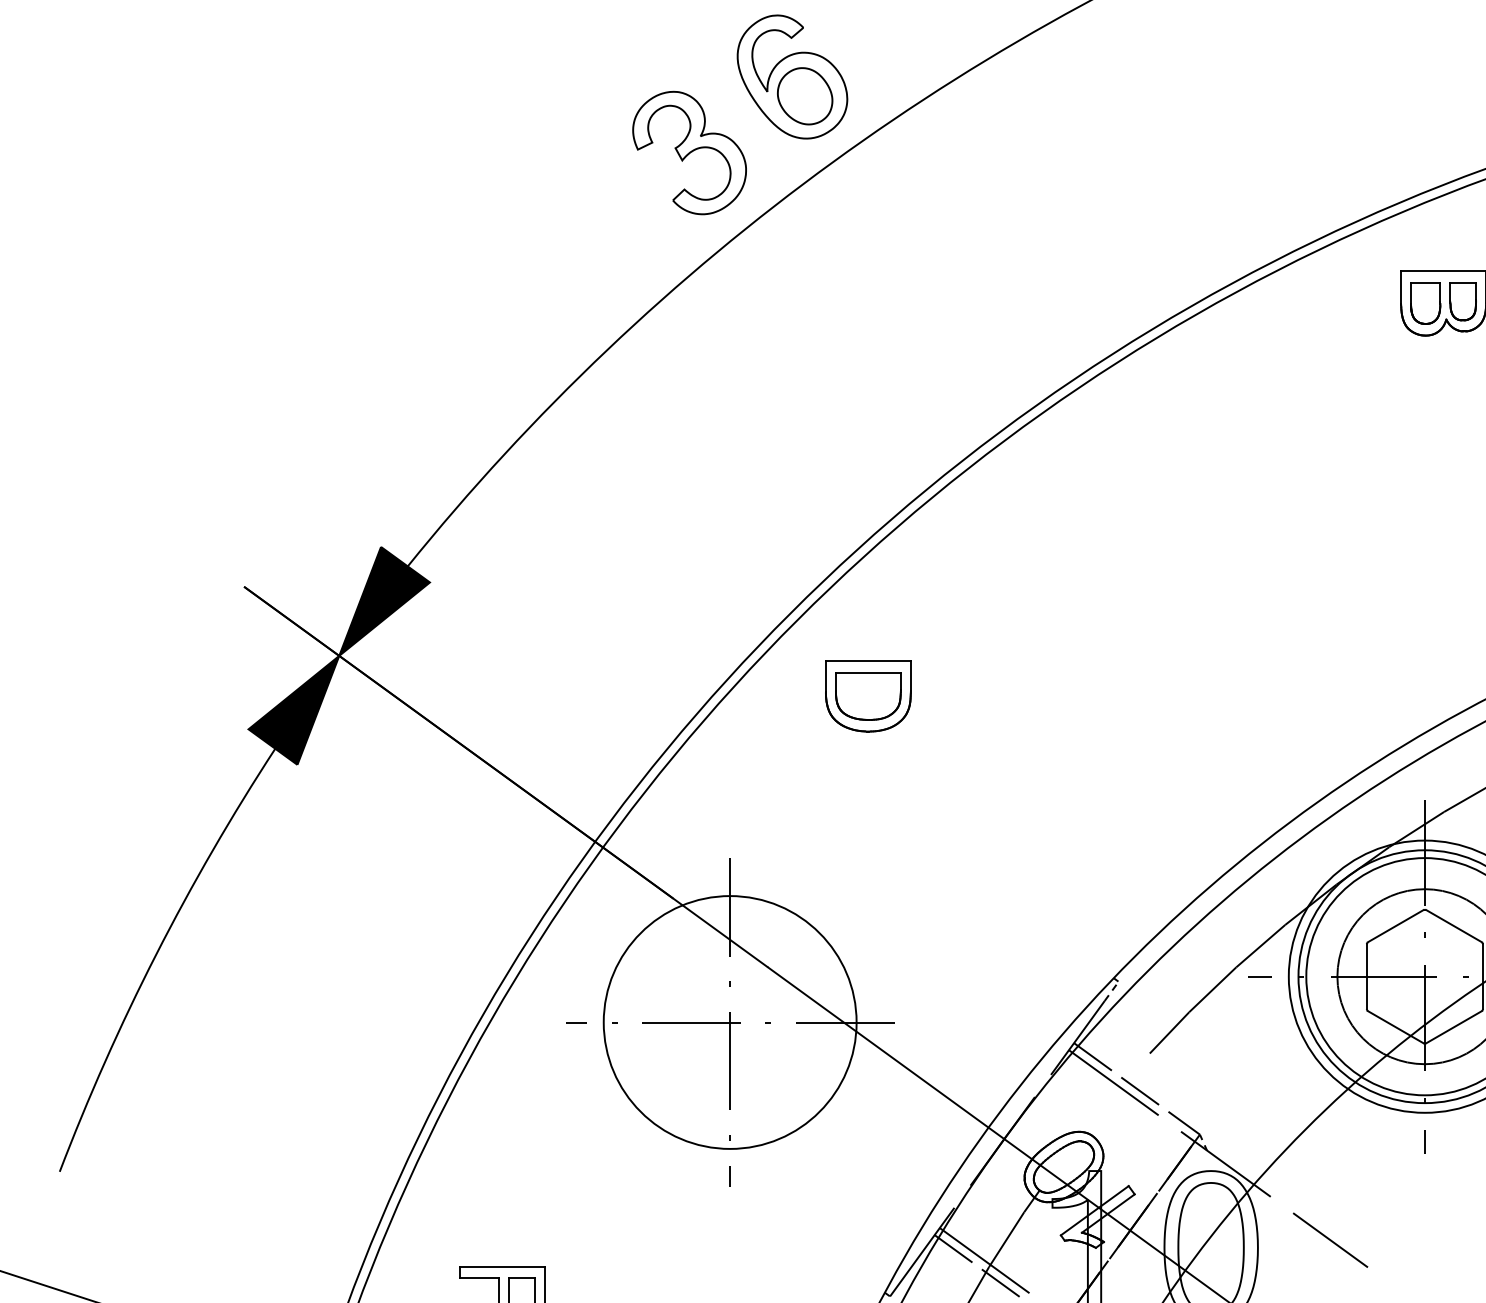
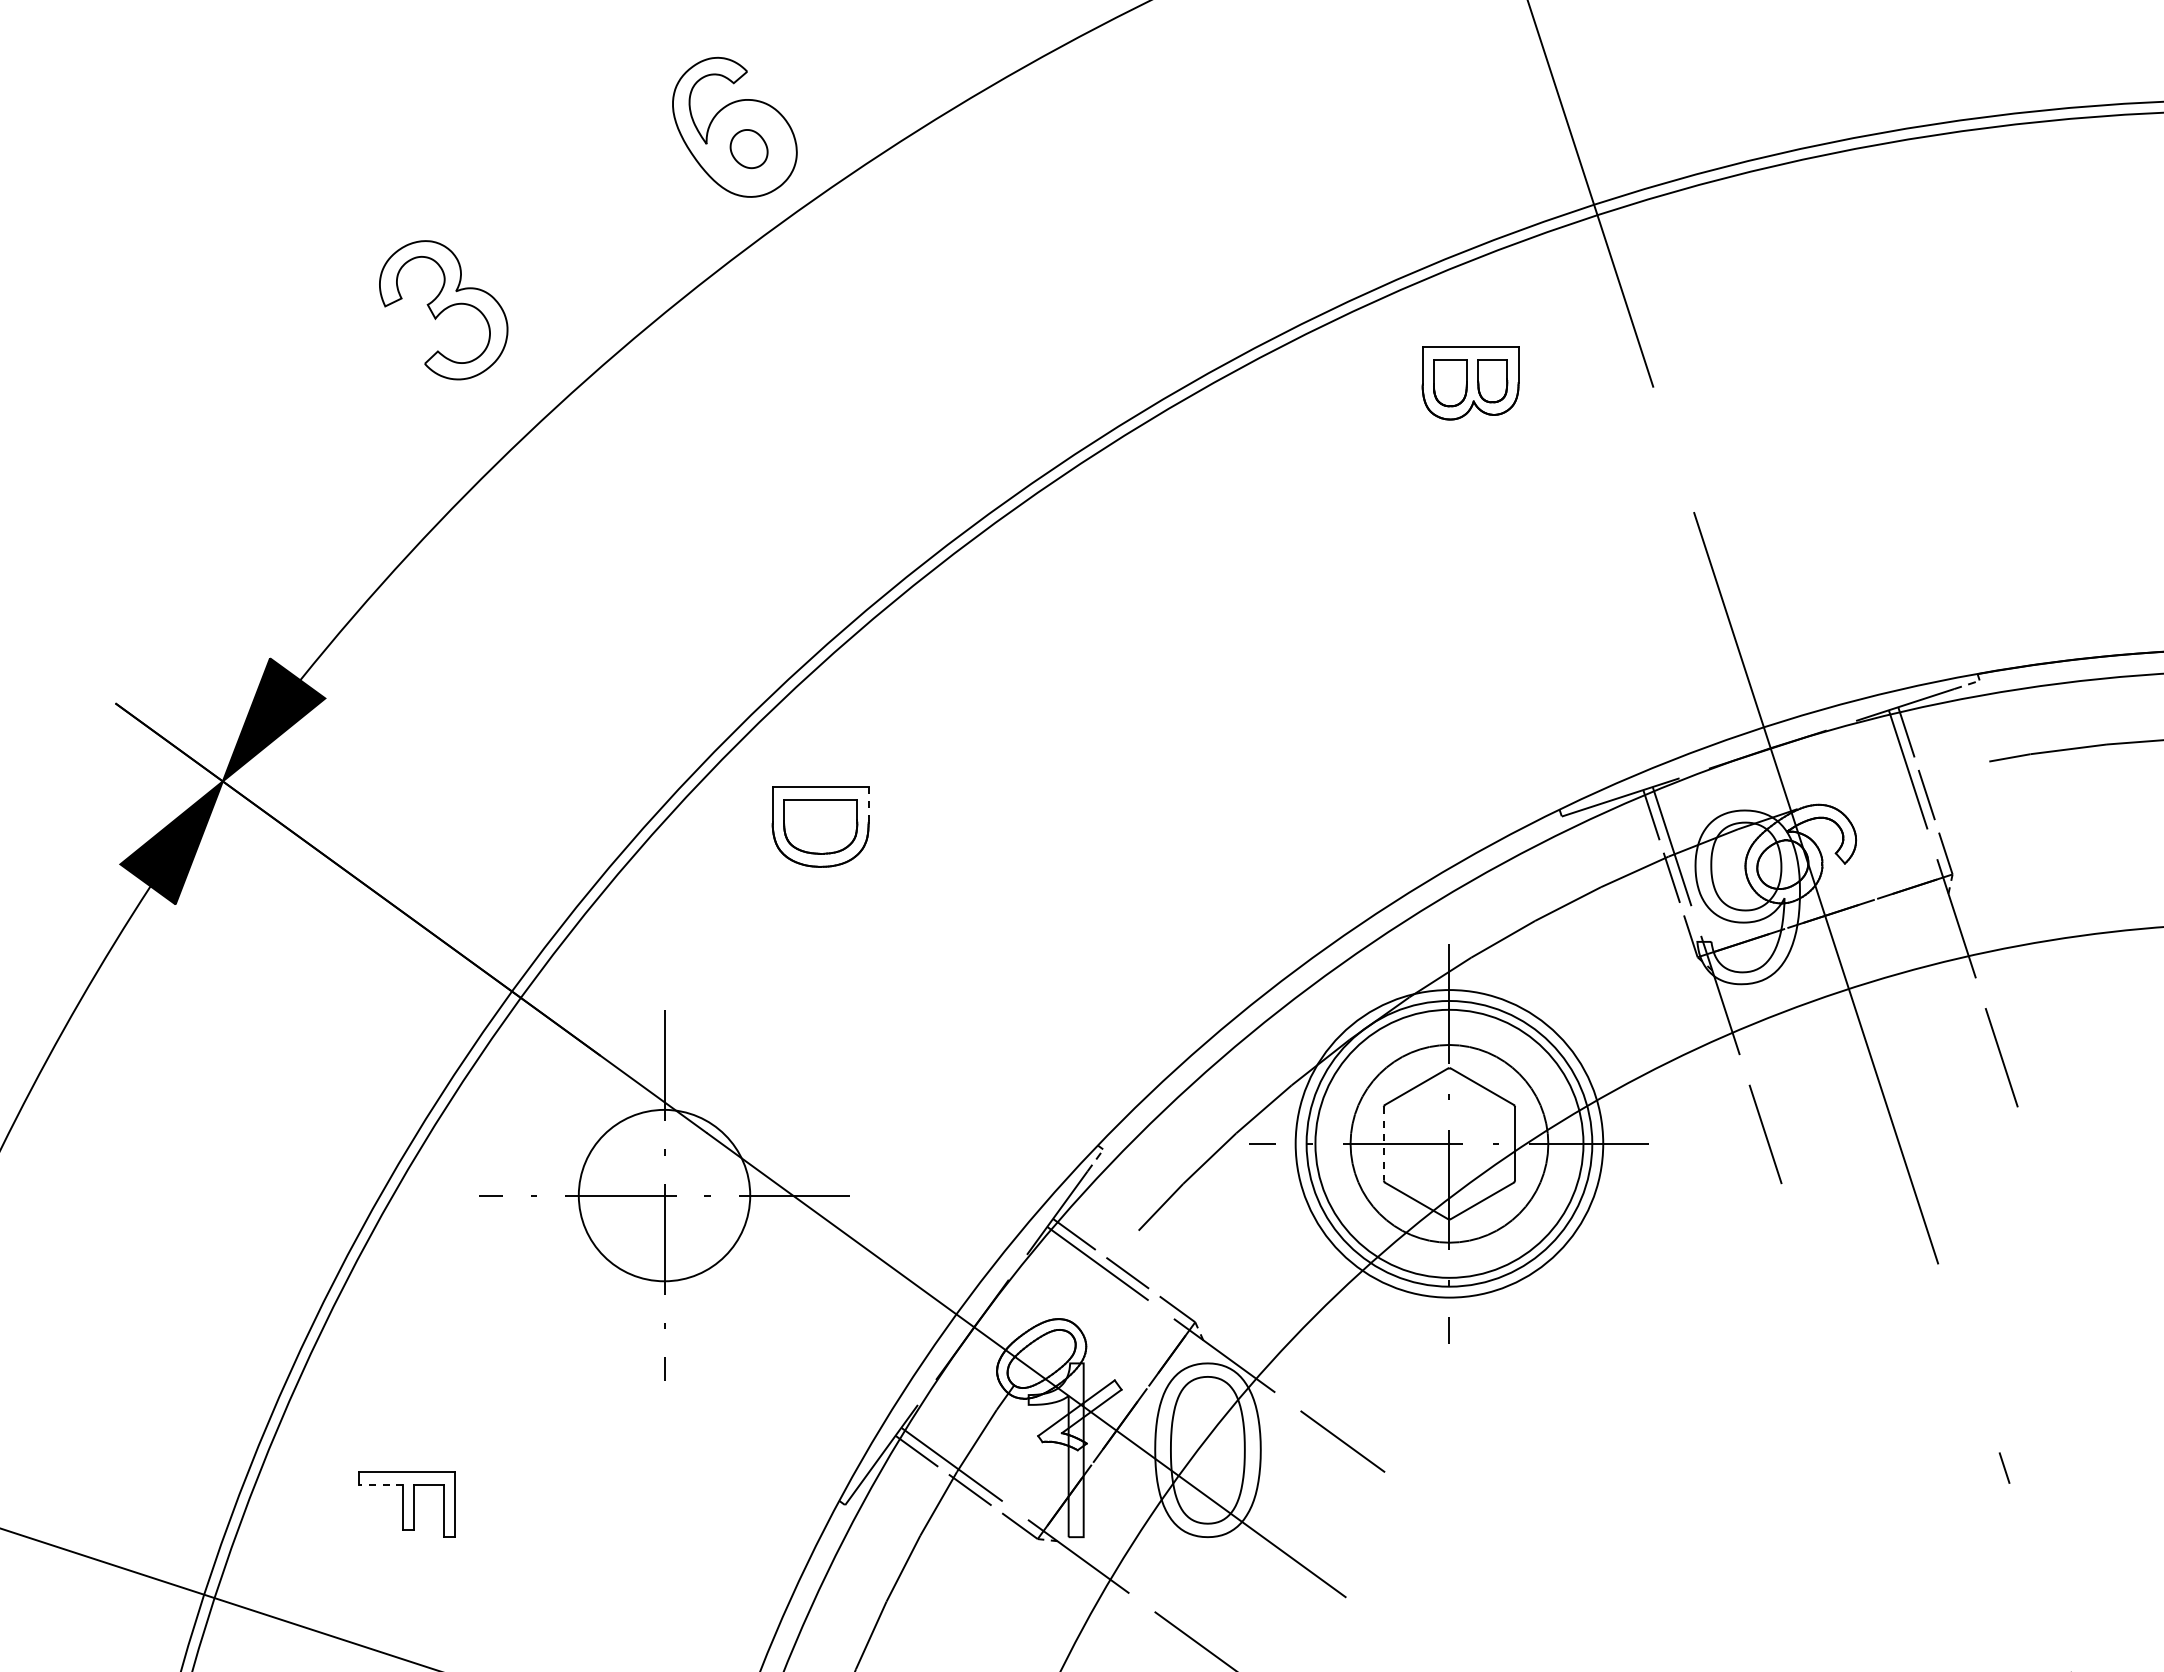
part: (804, 95) -> (748, 148), size x0.6
part: (689, 153) -> (443, 310), moved
line: (910, 676) -> (868, 804), solid -> dashed
line: (1366, 976) -> (1383, 1143), solid -> dashed
circle: (730, 1022) -> (664, 1195), size x0.6
line: (479, 1278) -> (381, 1484), solid -> dashed

